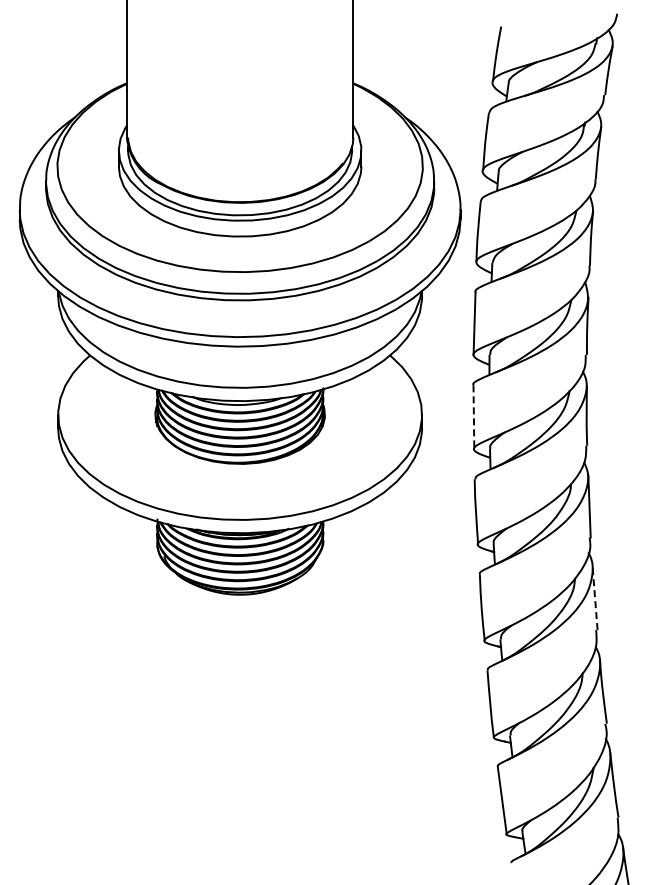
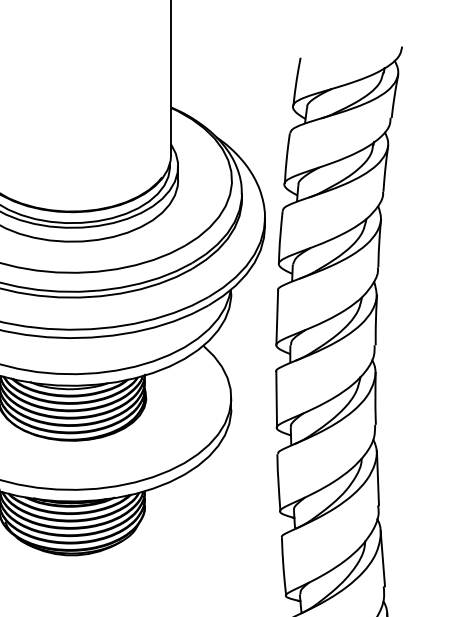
line: (473, 417) -> (276, 400), dashed -> solid
line: (595, 598) -> (383, 558), dashed -> solid

